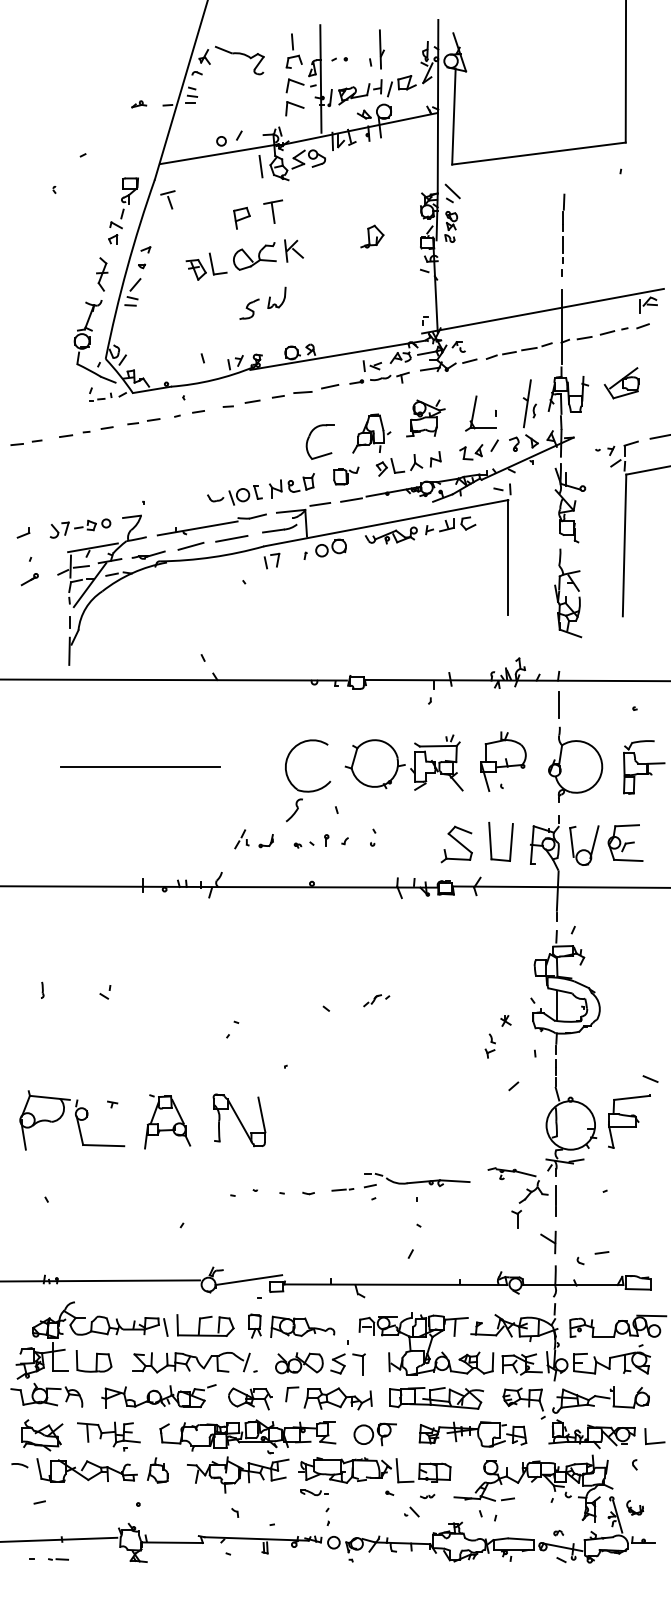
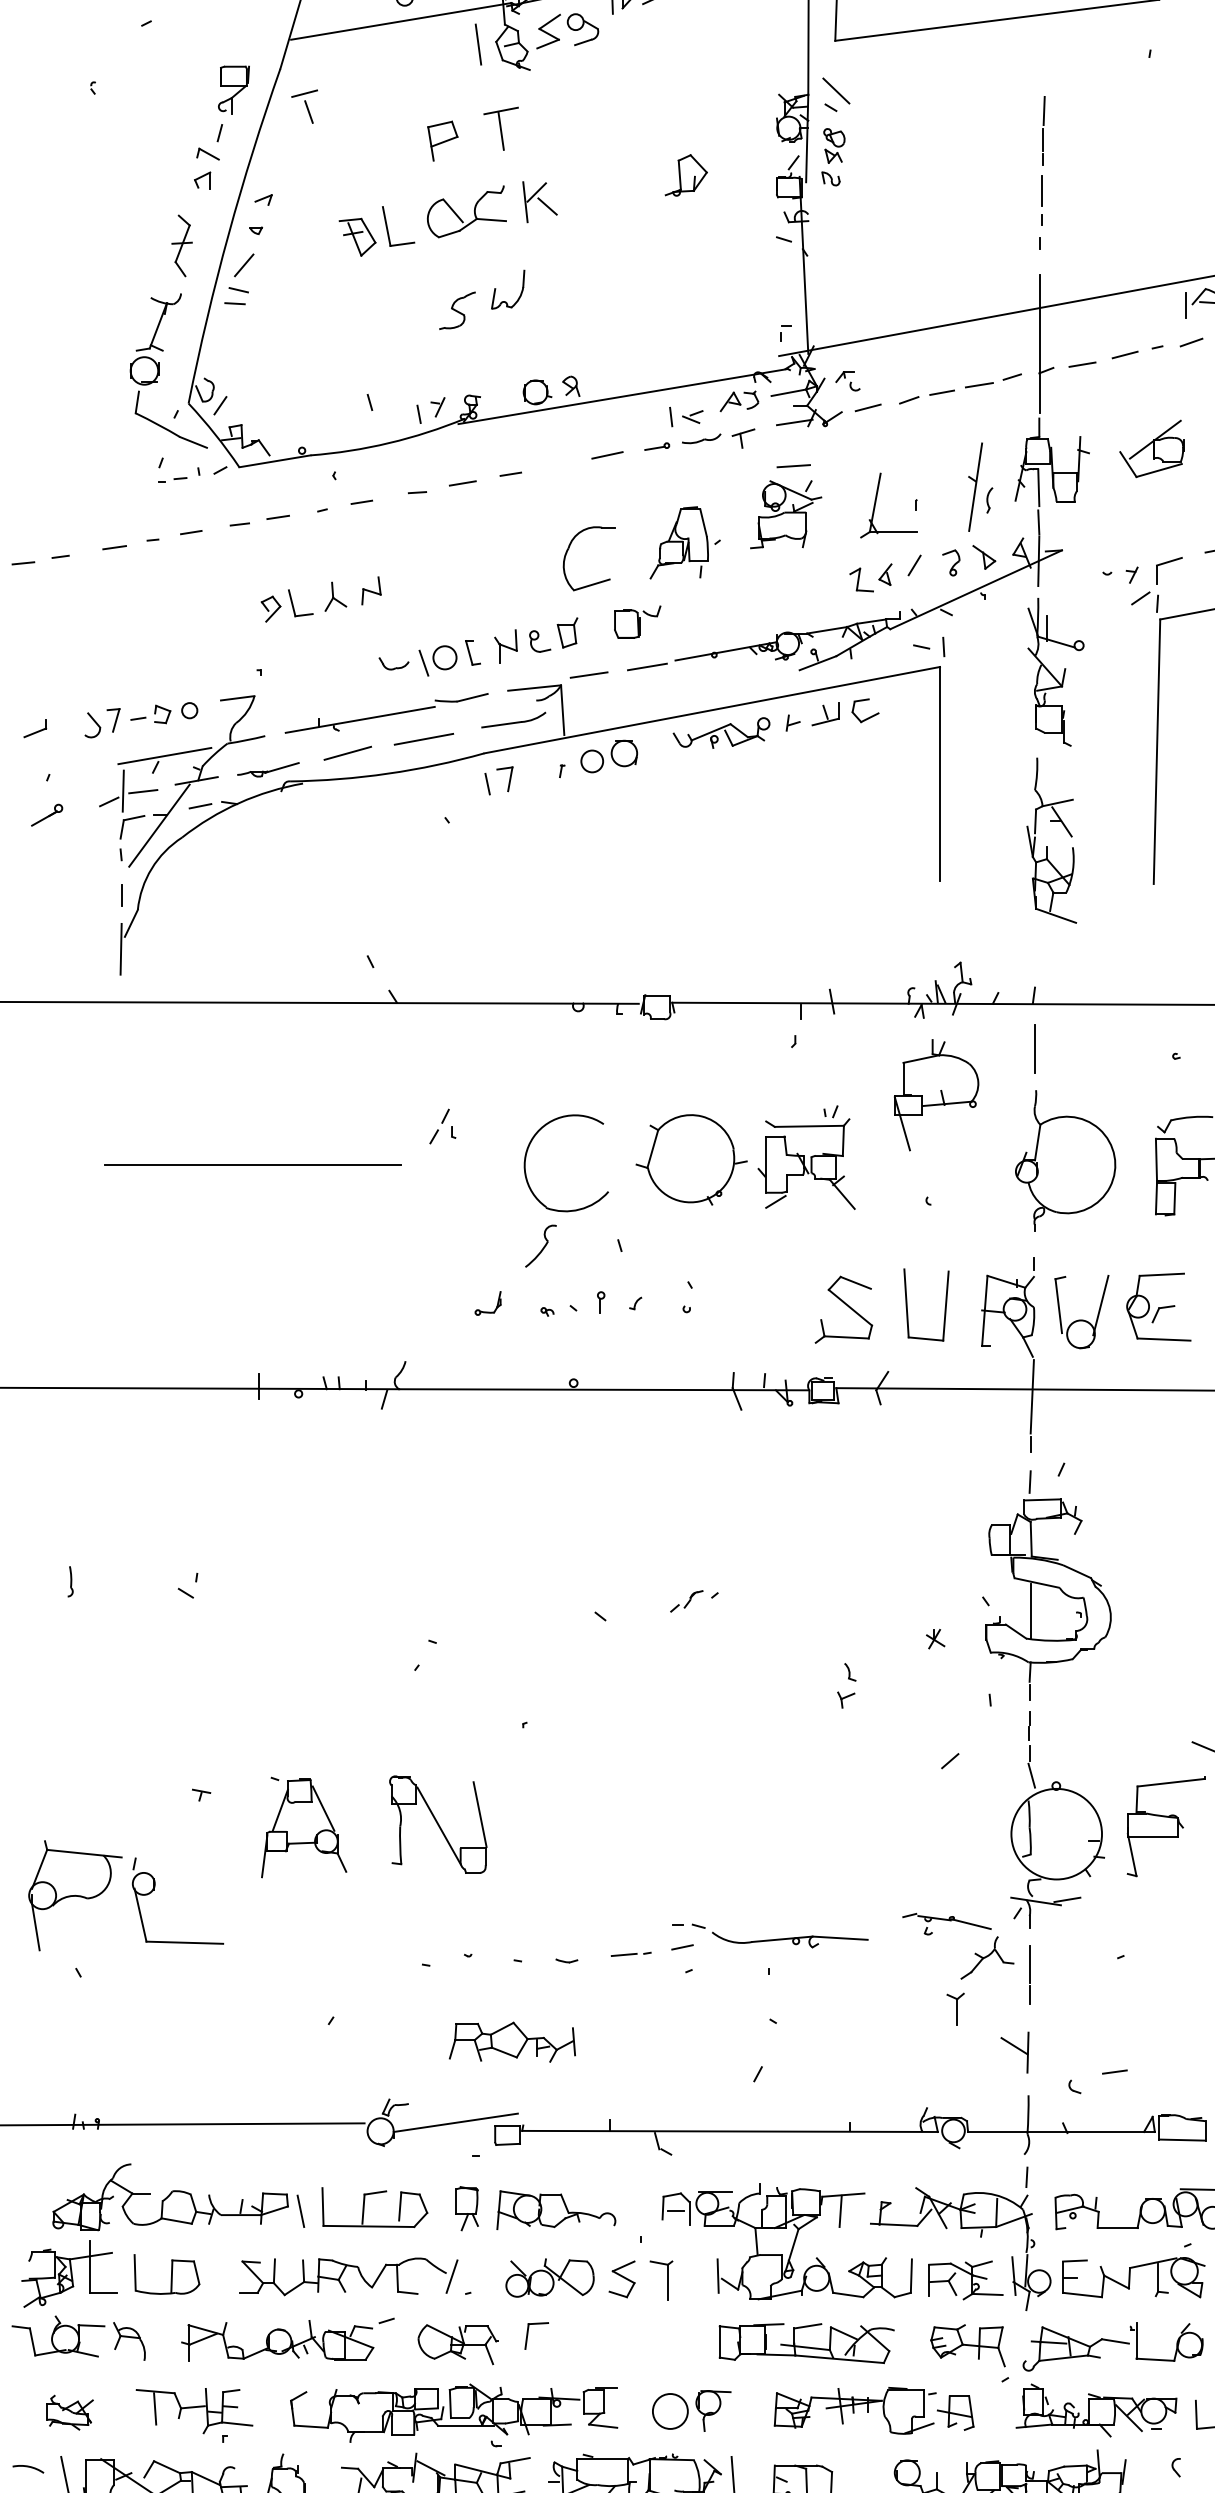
line: (302, 392) -> (792, 466), moved
part: (408, 463) -> (320, 598), moved
part: (503, 761) -> (936, 1095), moved
part: (241, 839) -> (442, 1126), moved
part: (489, 1045) -> (845, 1684), moved
part: (72, 1120) -> (126, 1895), moved
part: (337, 1398) -> (511, 2041), moved
part: (42, 1435) -> (70, 2412), size x0.6

